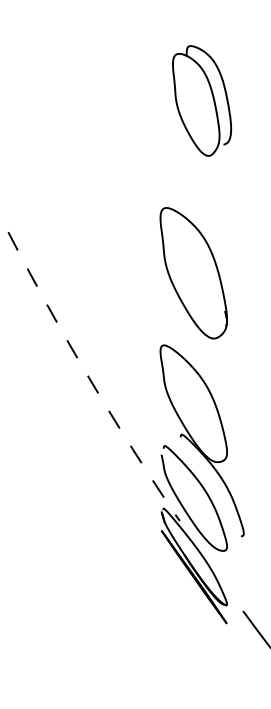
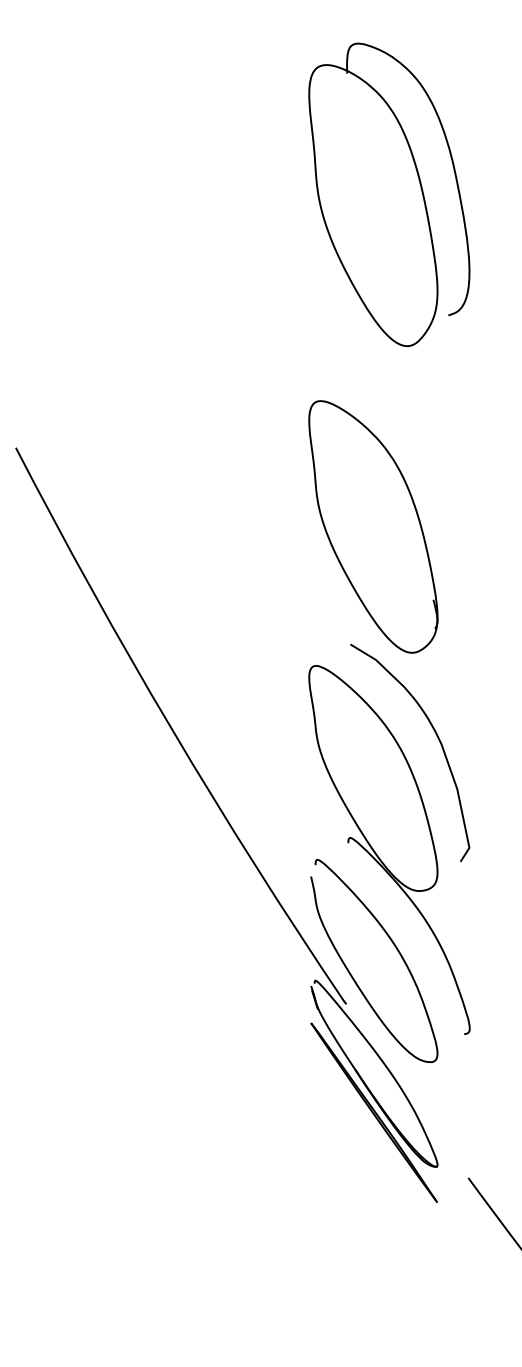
part: (201, 100) -> (388, 193), size x1.43
arc: (89, 378) -> (172, 729), dashed -> solid
curve: (226, 383) -> (436, 739), added

